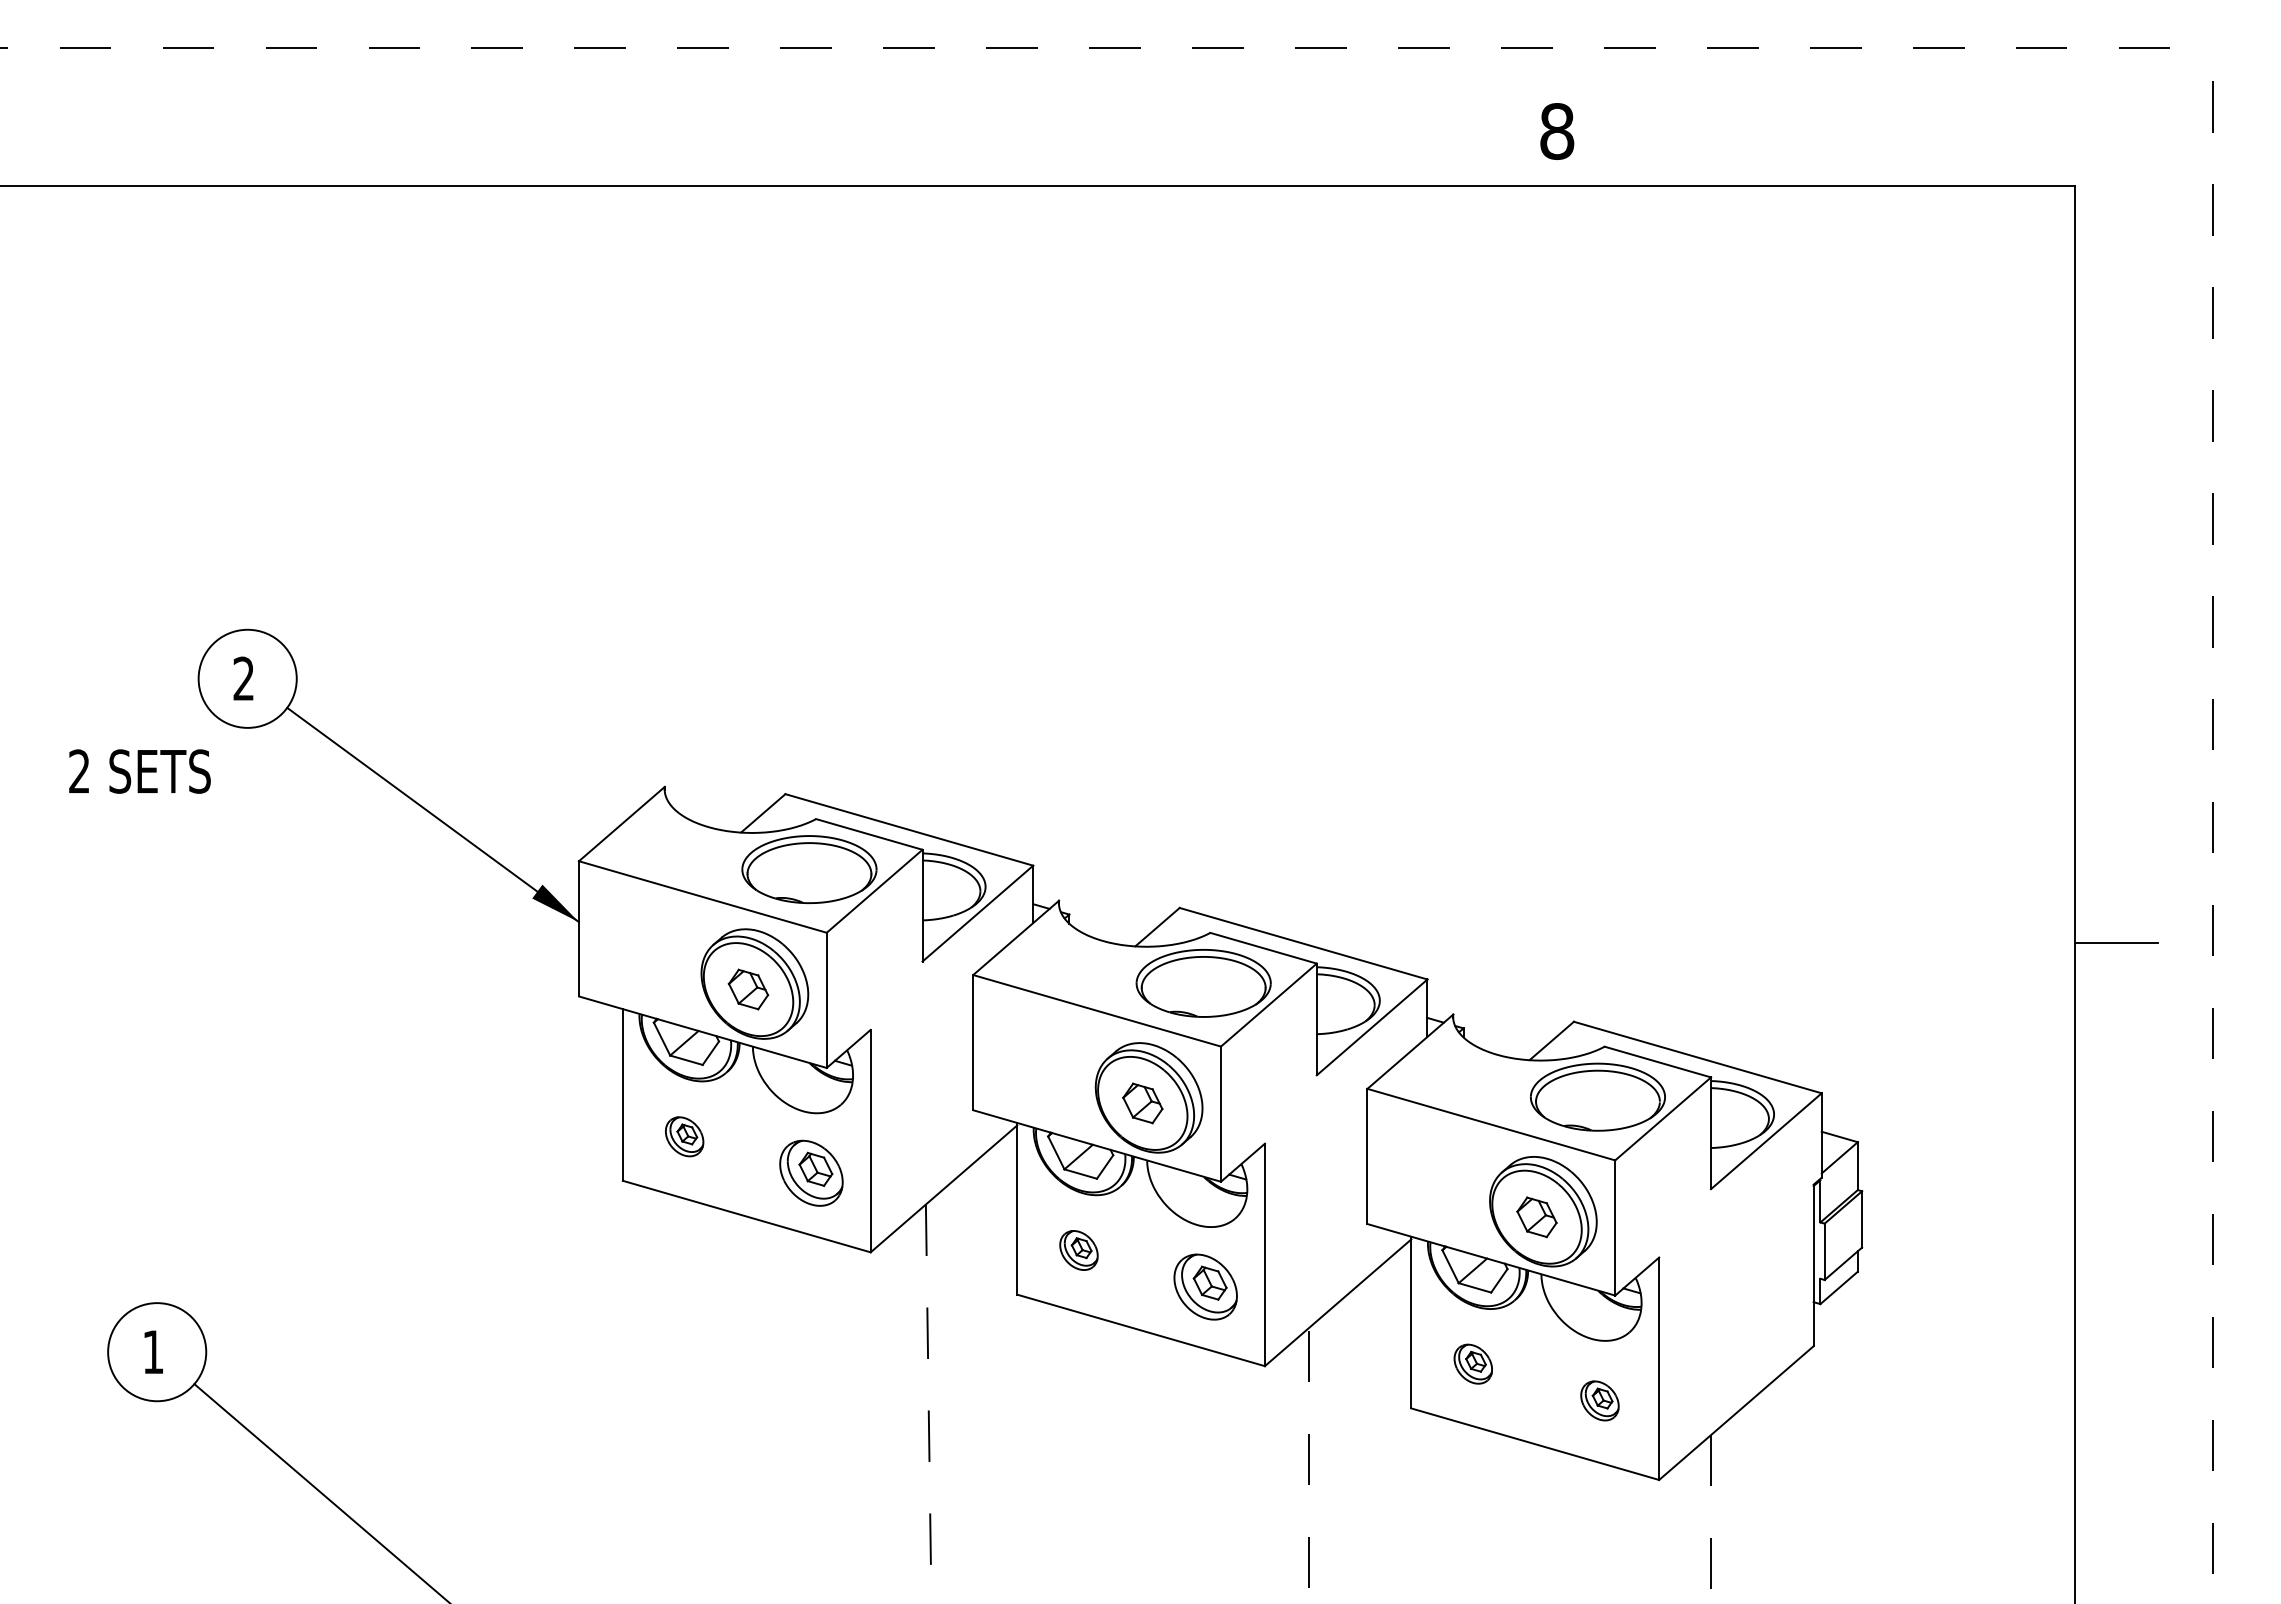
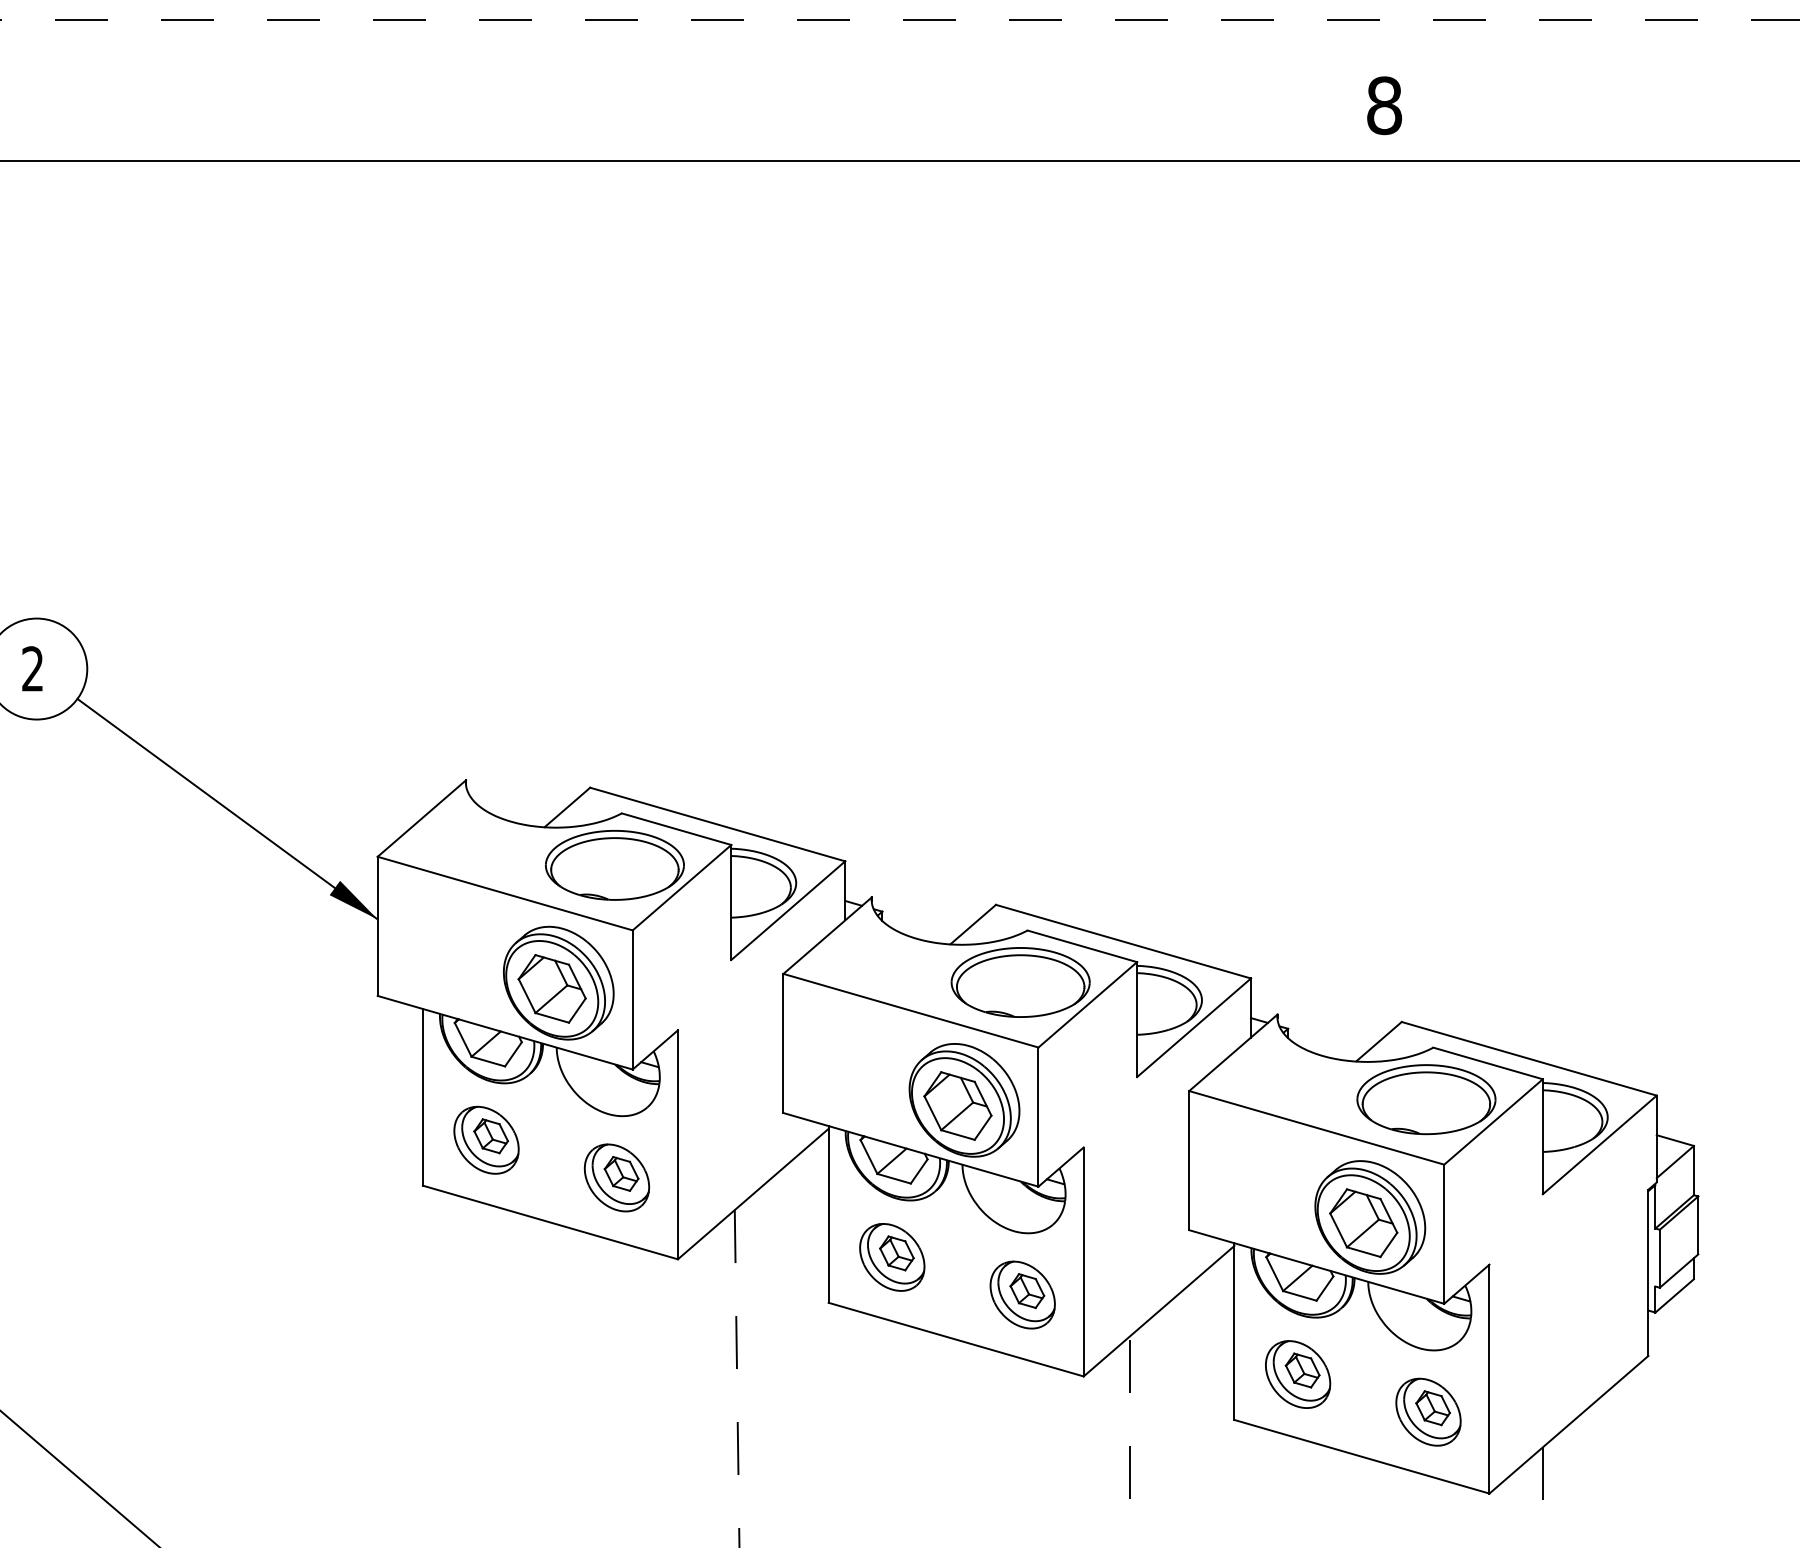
part: (748, 989) -> (552, 988), size x1.67
part: (1142, 1103) -> (957, 1106), size x1.67
part: (684, 1136) -> (486, 1140), size x1.67
part: (1536, 1217) -> (1363, 1223), size x1.67
part: (1078, 1250) -> (891, 1257), size x1.67
part: (1473, 1363) -> (1298, 1373), size x1.67
part: (1599, 1400) -> (1428, 1411), size x1.67

